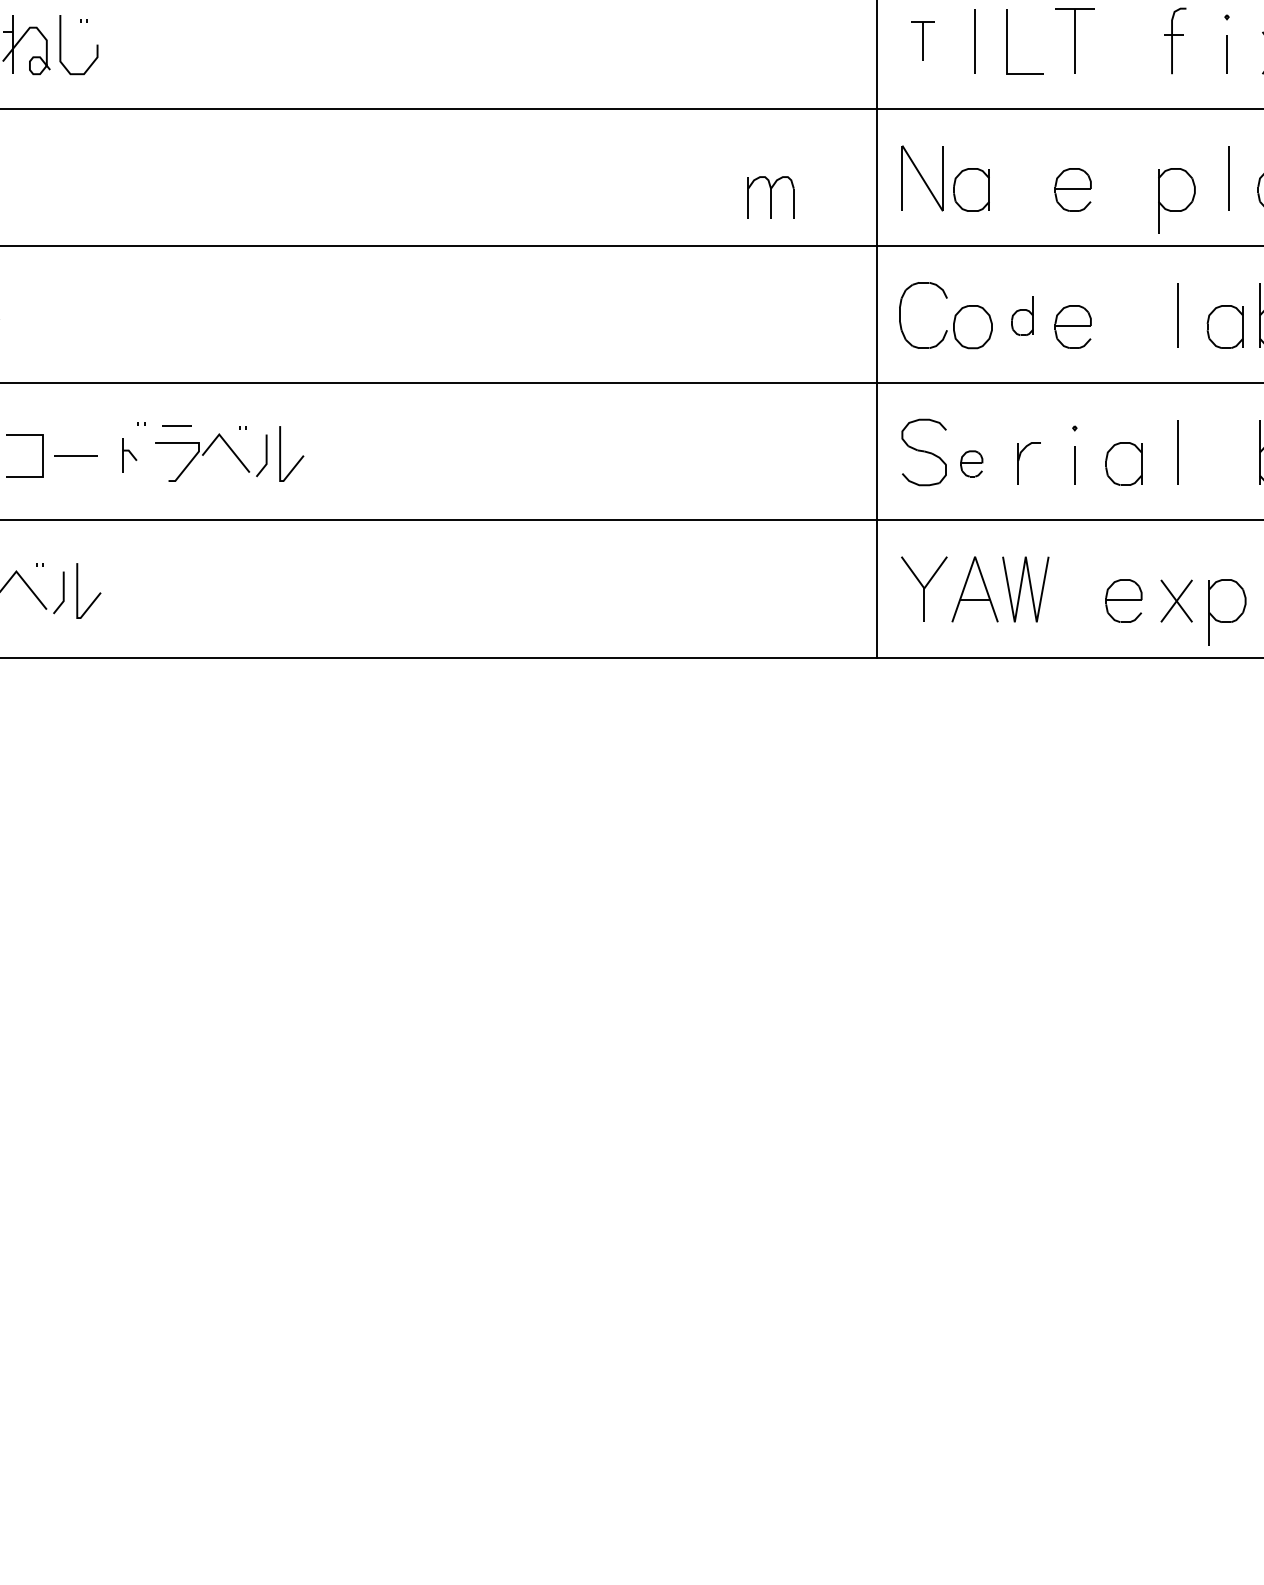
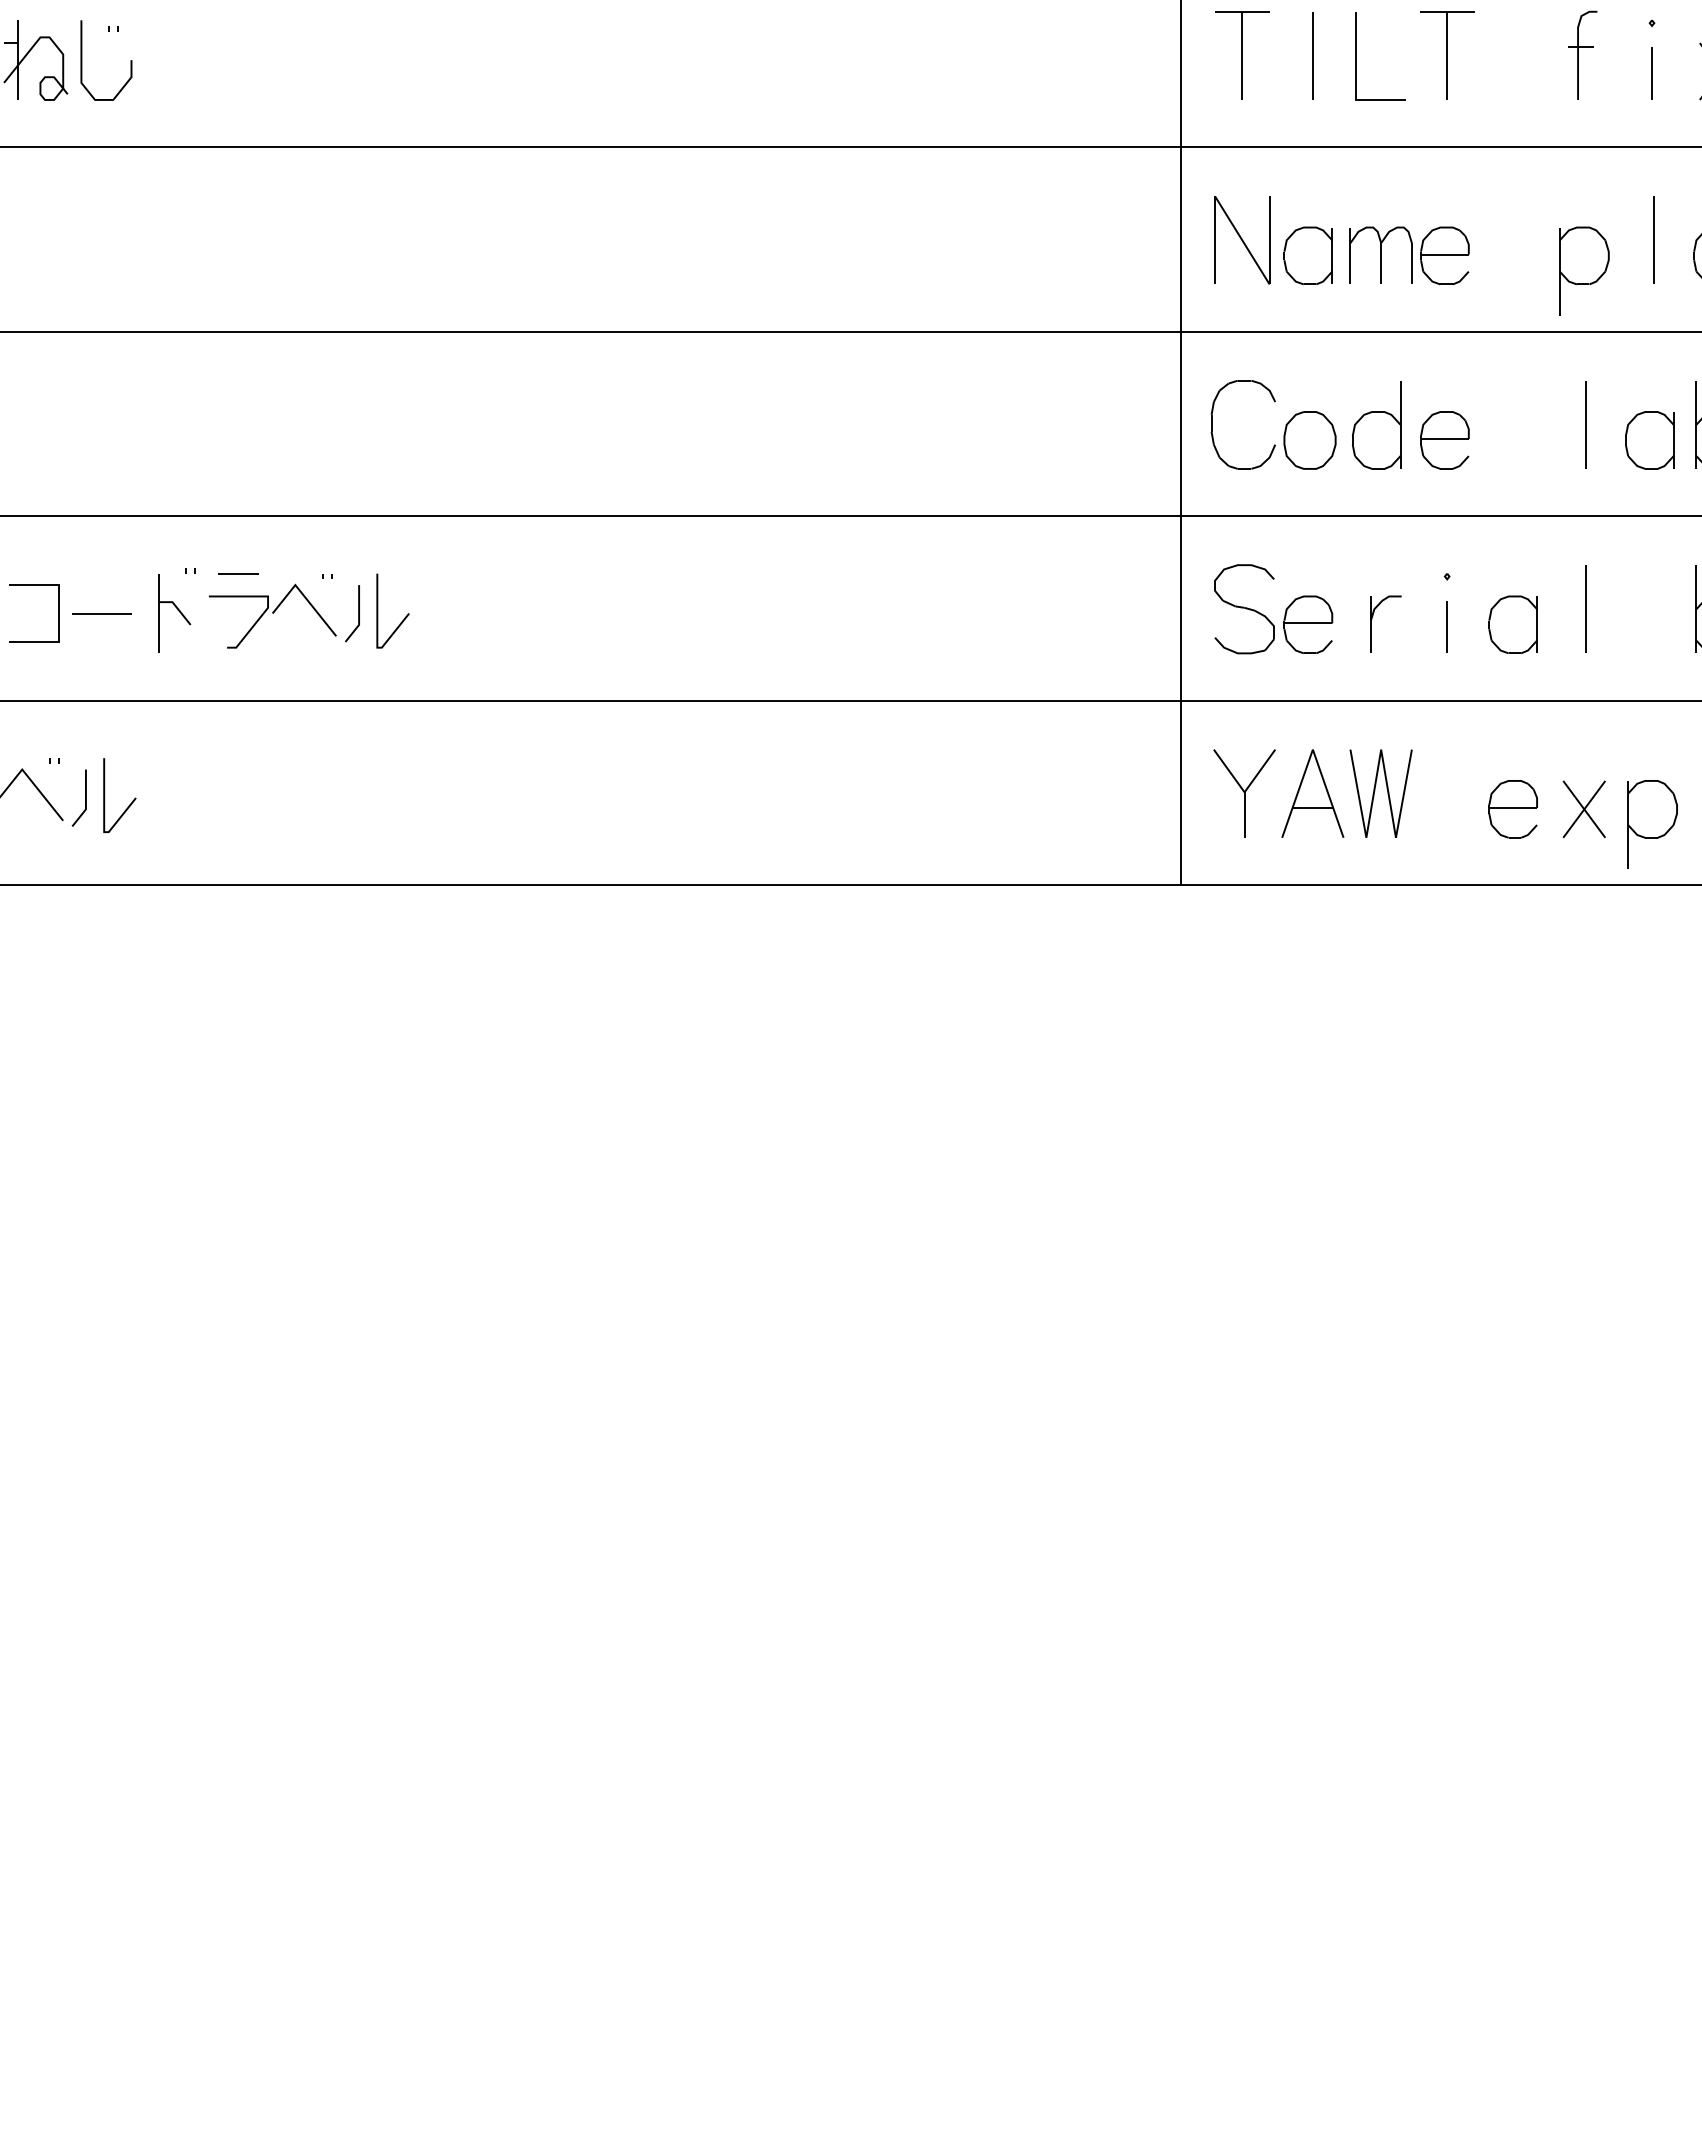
part: (922, 41) -> (1242, 55), size x1.67
part: (770, 197) -> (1380, 254), moved
part: (1022, 315) -> (1376, 425), size x1.67
part: (129, 455) -> (174, 613), size x1.67
part: (971, 463) -> (1308, 624), size x1.67

